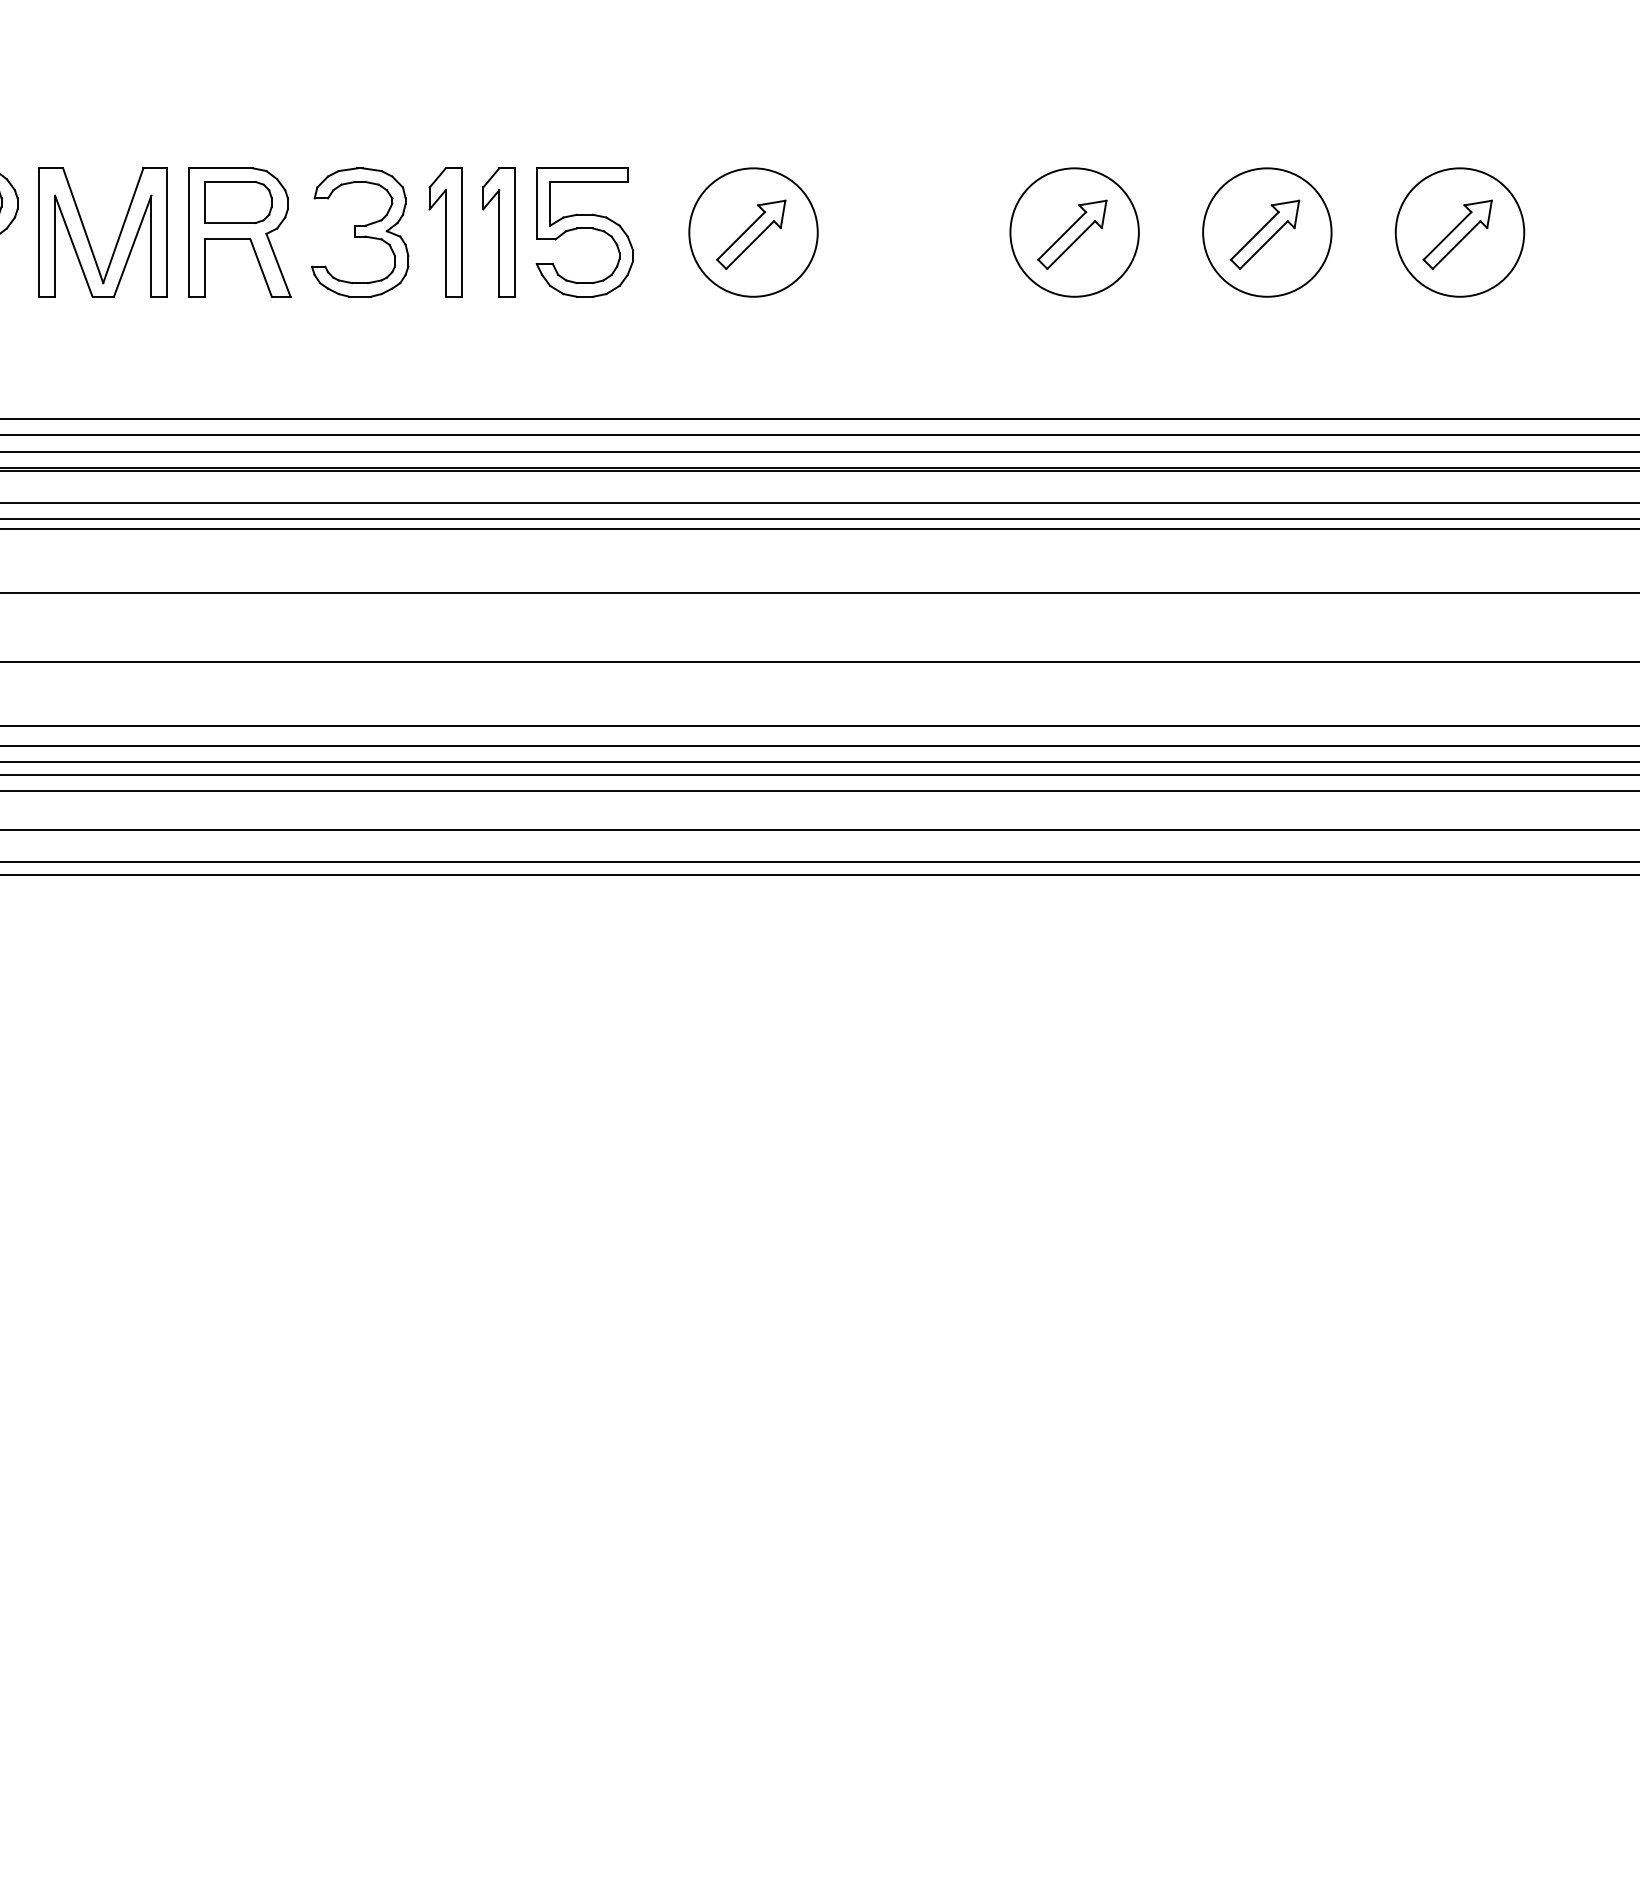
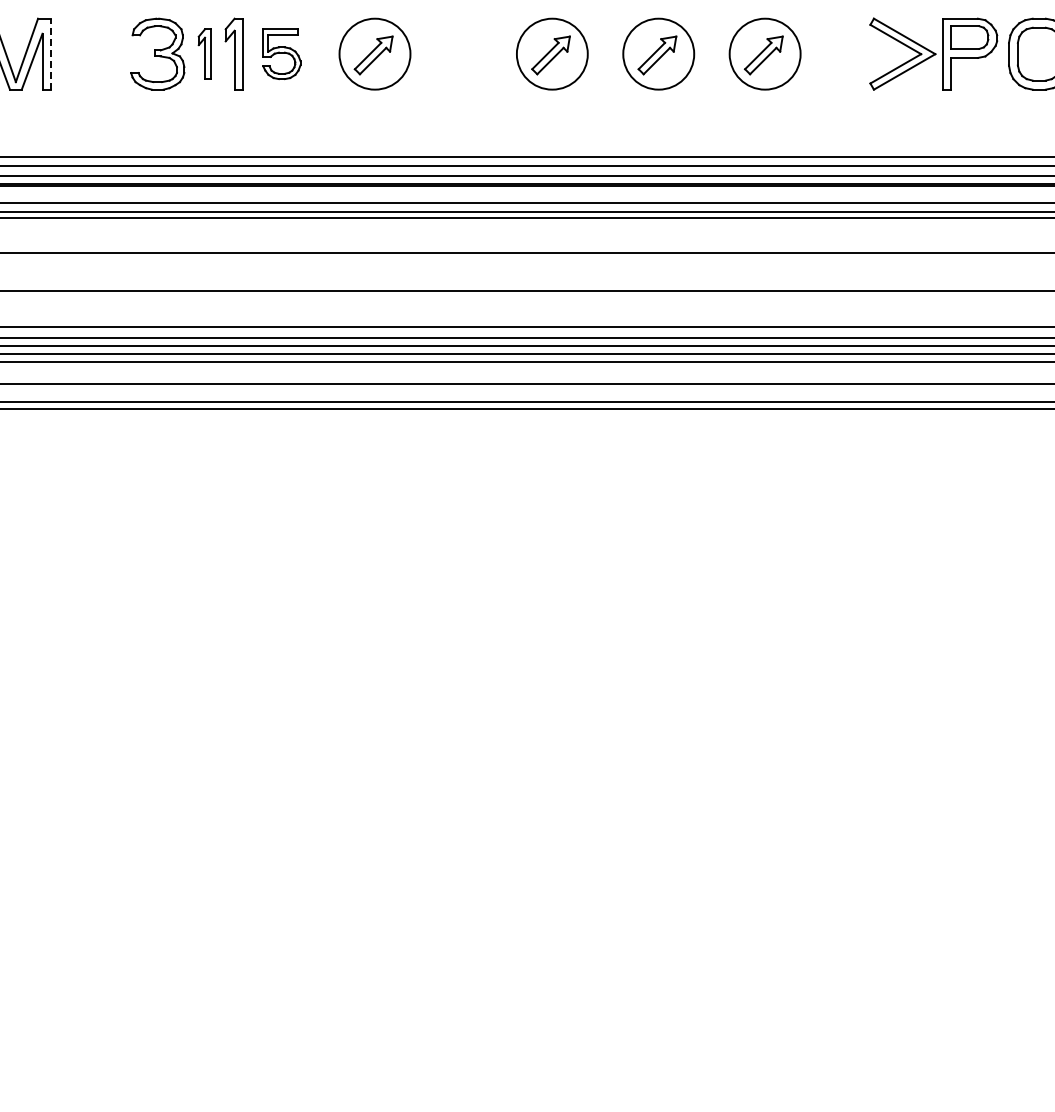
line: (167, 231) -> (51, 53), solid -> dashed
part: (240, 231) -> (91, 53), removed
part: (444, 231) -> (204, 53), size x0.7
part: (584, 233) -> (281, 54), size x0.7

